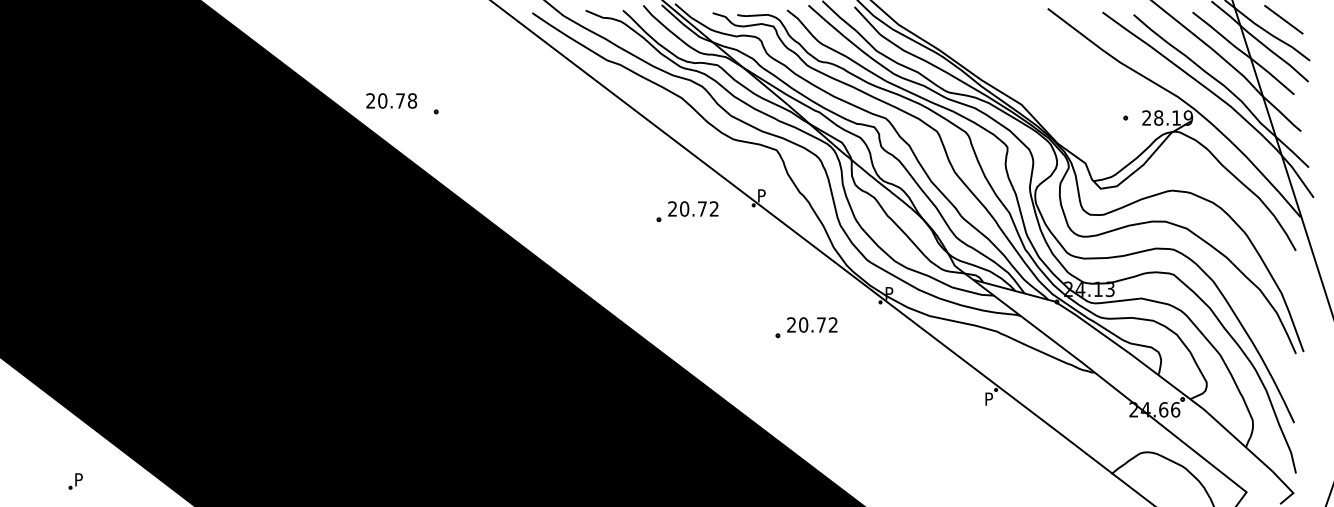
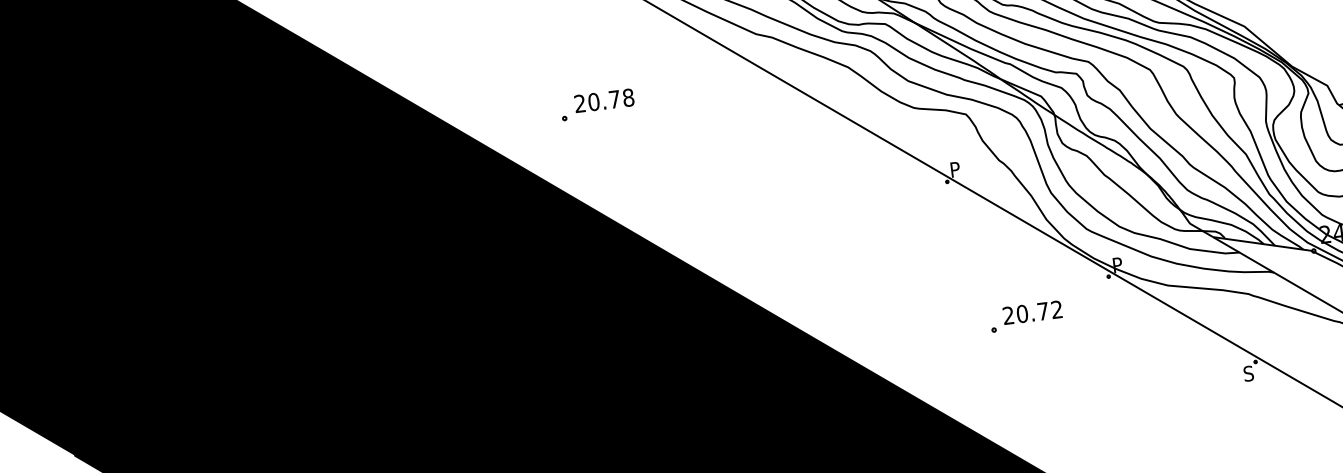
text: (391, 100) -> (604, 100), moved
part: (687, 211) -> (871, 198), removed
text: (989, 398) -> (1249, 372), P -> S

